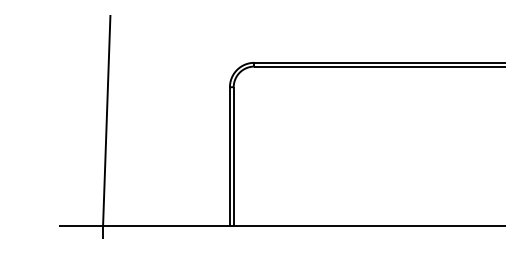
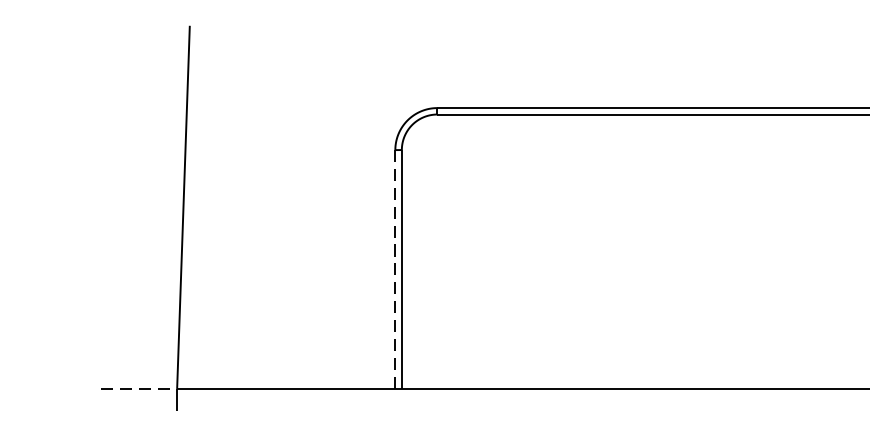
line: (229, 156) -> (394, 269), solid -> dashed
line: (81, 226) -> (140, 389), solid -> dashed

